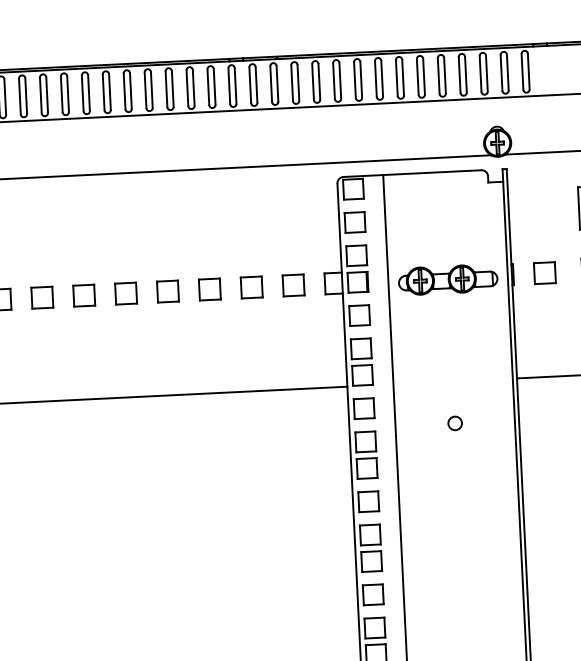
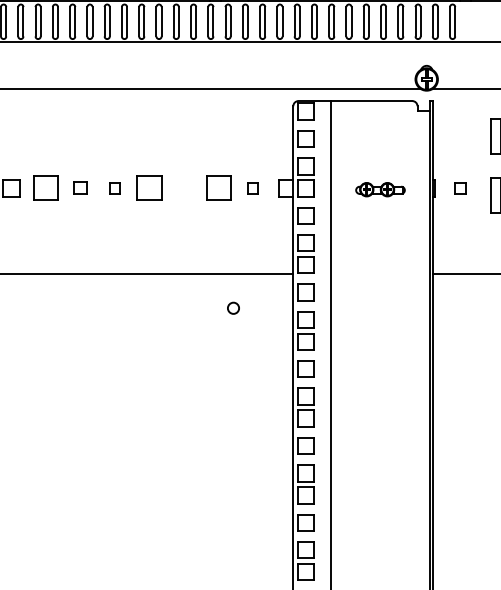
part: (545, 273) -> (460, 188), size x0.6
part: (448, 279) -> (380, 189), size x0.6
part: (294, 285) -> (253, 188), size x0.6
part: (251, 287) -> (218, 188), size x1.4
part: (209, 289) -> (183, 188), removed
part: (167, 291) -> (149, 188), size x1.4
part: (125, 293) -> (114, 188), size x0.6
part: (84, 295) -> (80, 188), size x0.7
part: (41, 298) -> (45, 188), size x1.4
circle: (455, 422) -> (233, 307), moved

